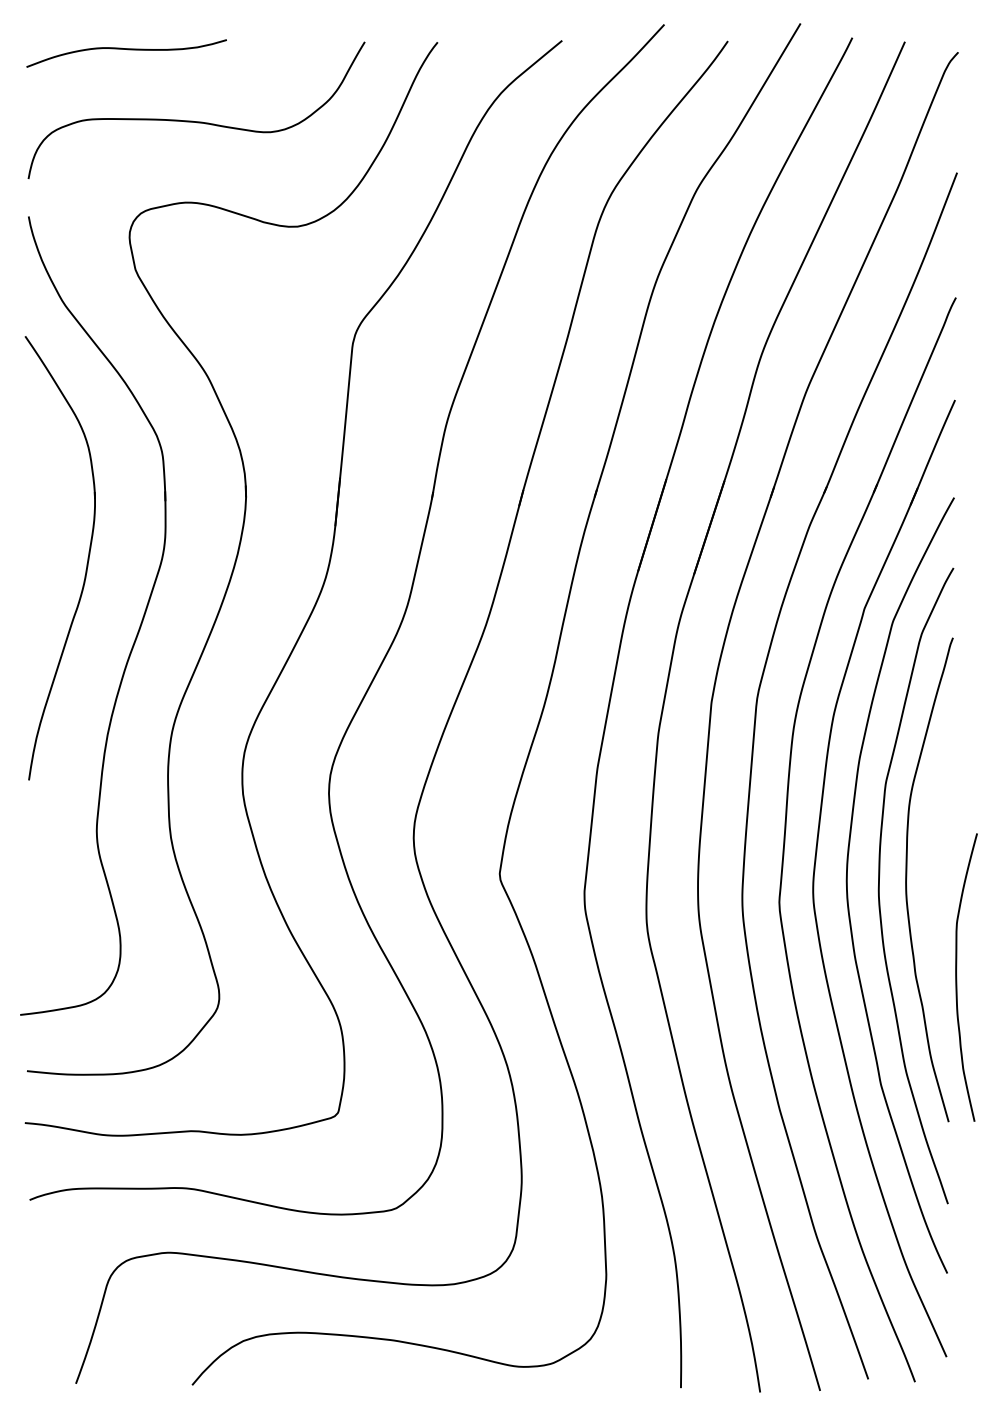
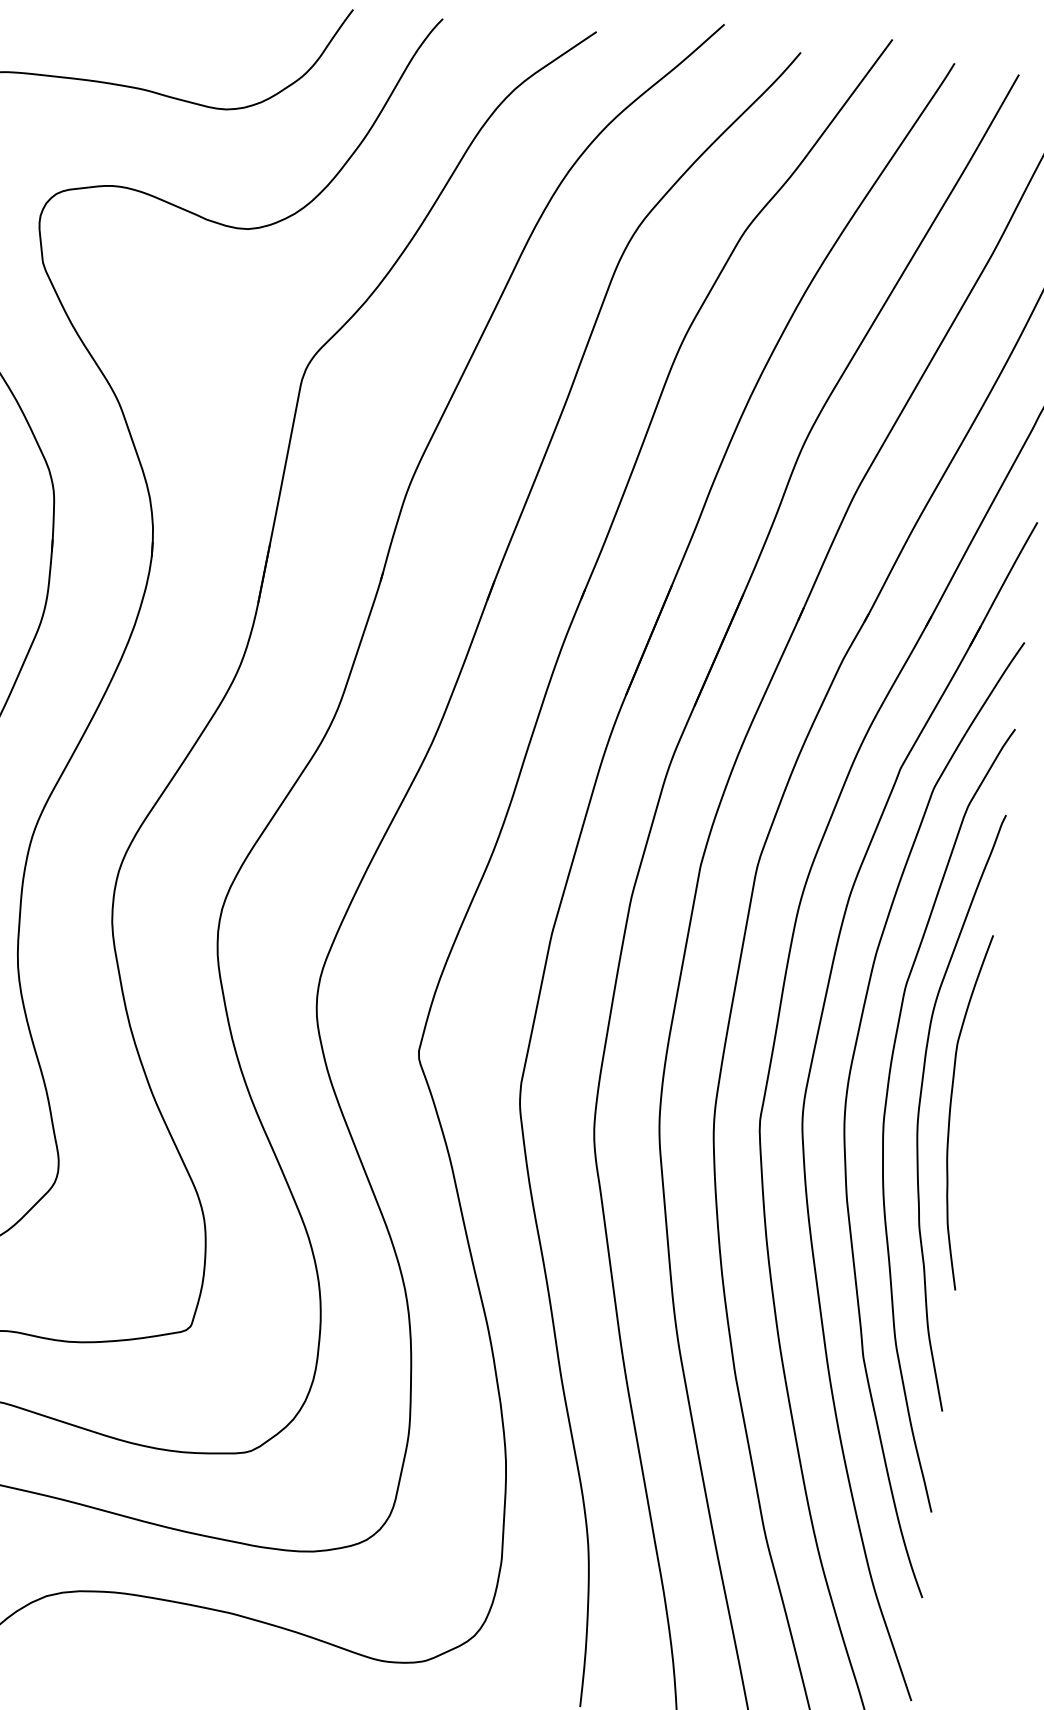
curve: (957, 977) -> (951, 1110), moved

